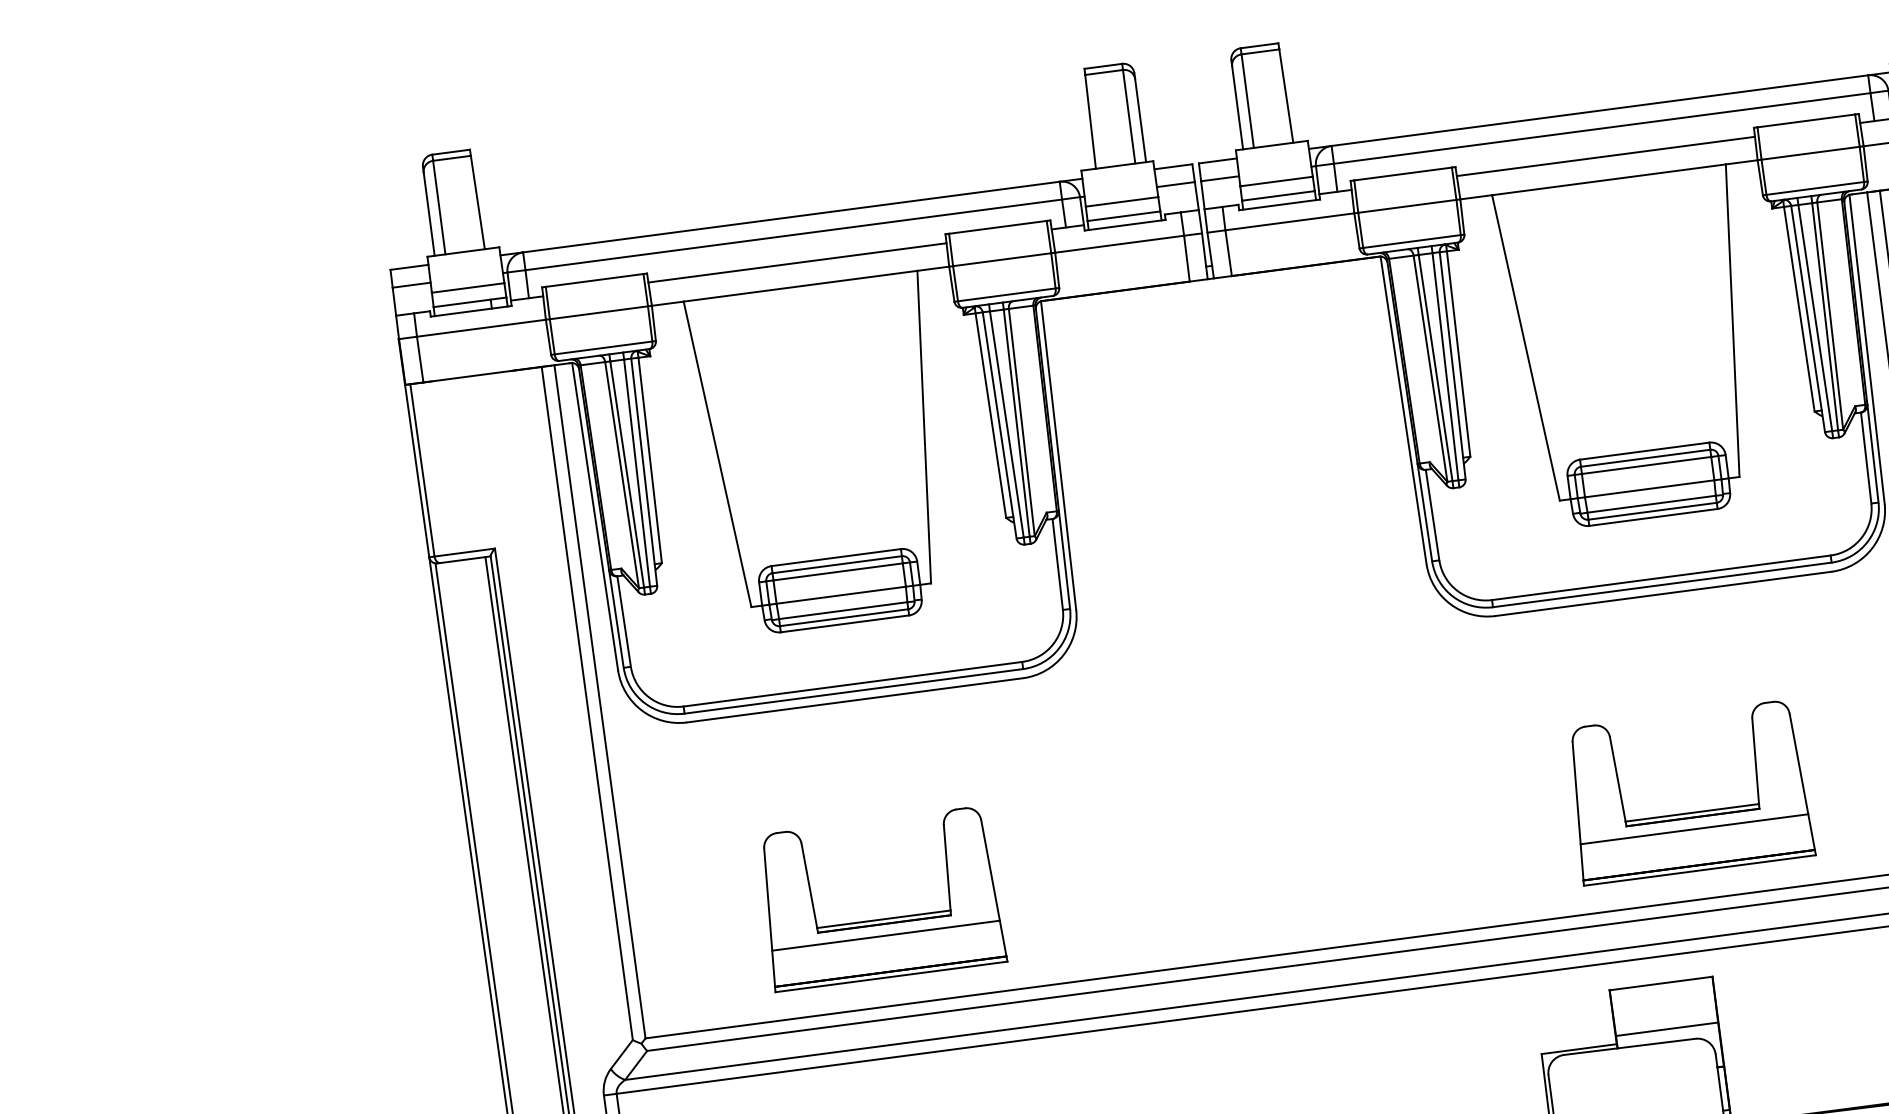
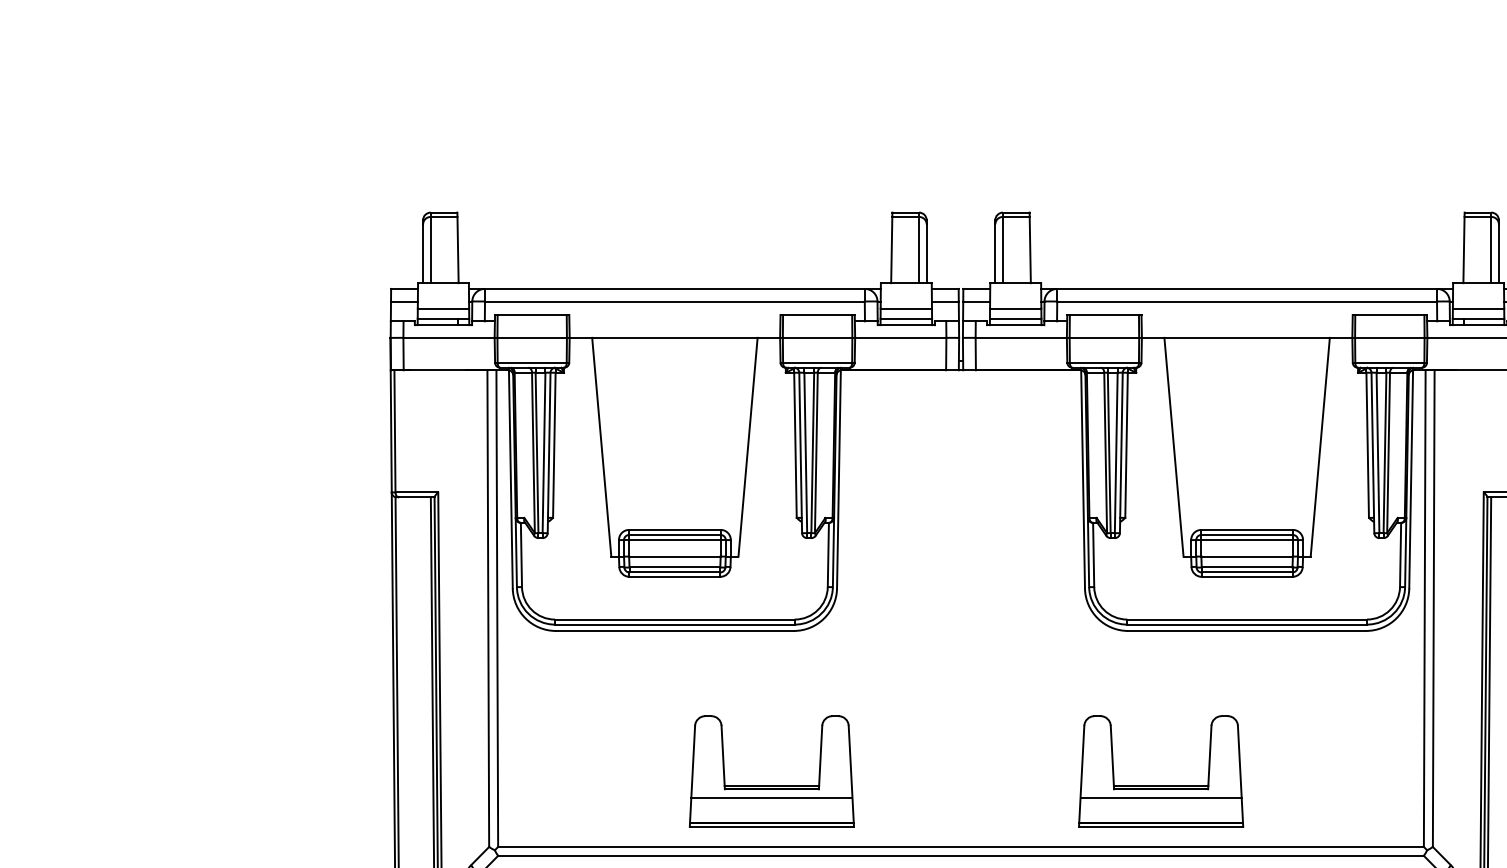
line: (1605, 156) -> (1246, 321), removed
line: (796, 263) -> (674, 321), removed
part: (1692, 812) -> (1161, 785), moved
part: (883, 918) -> (771, 785), moved

